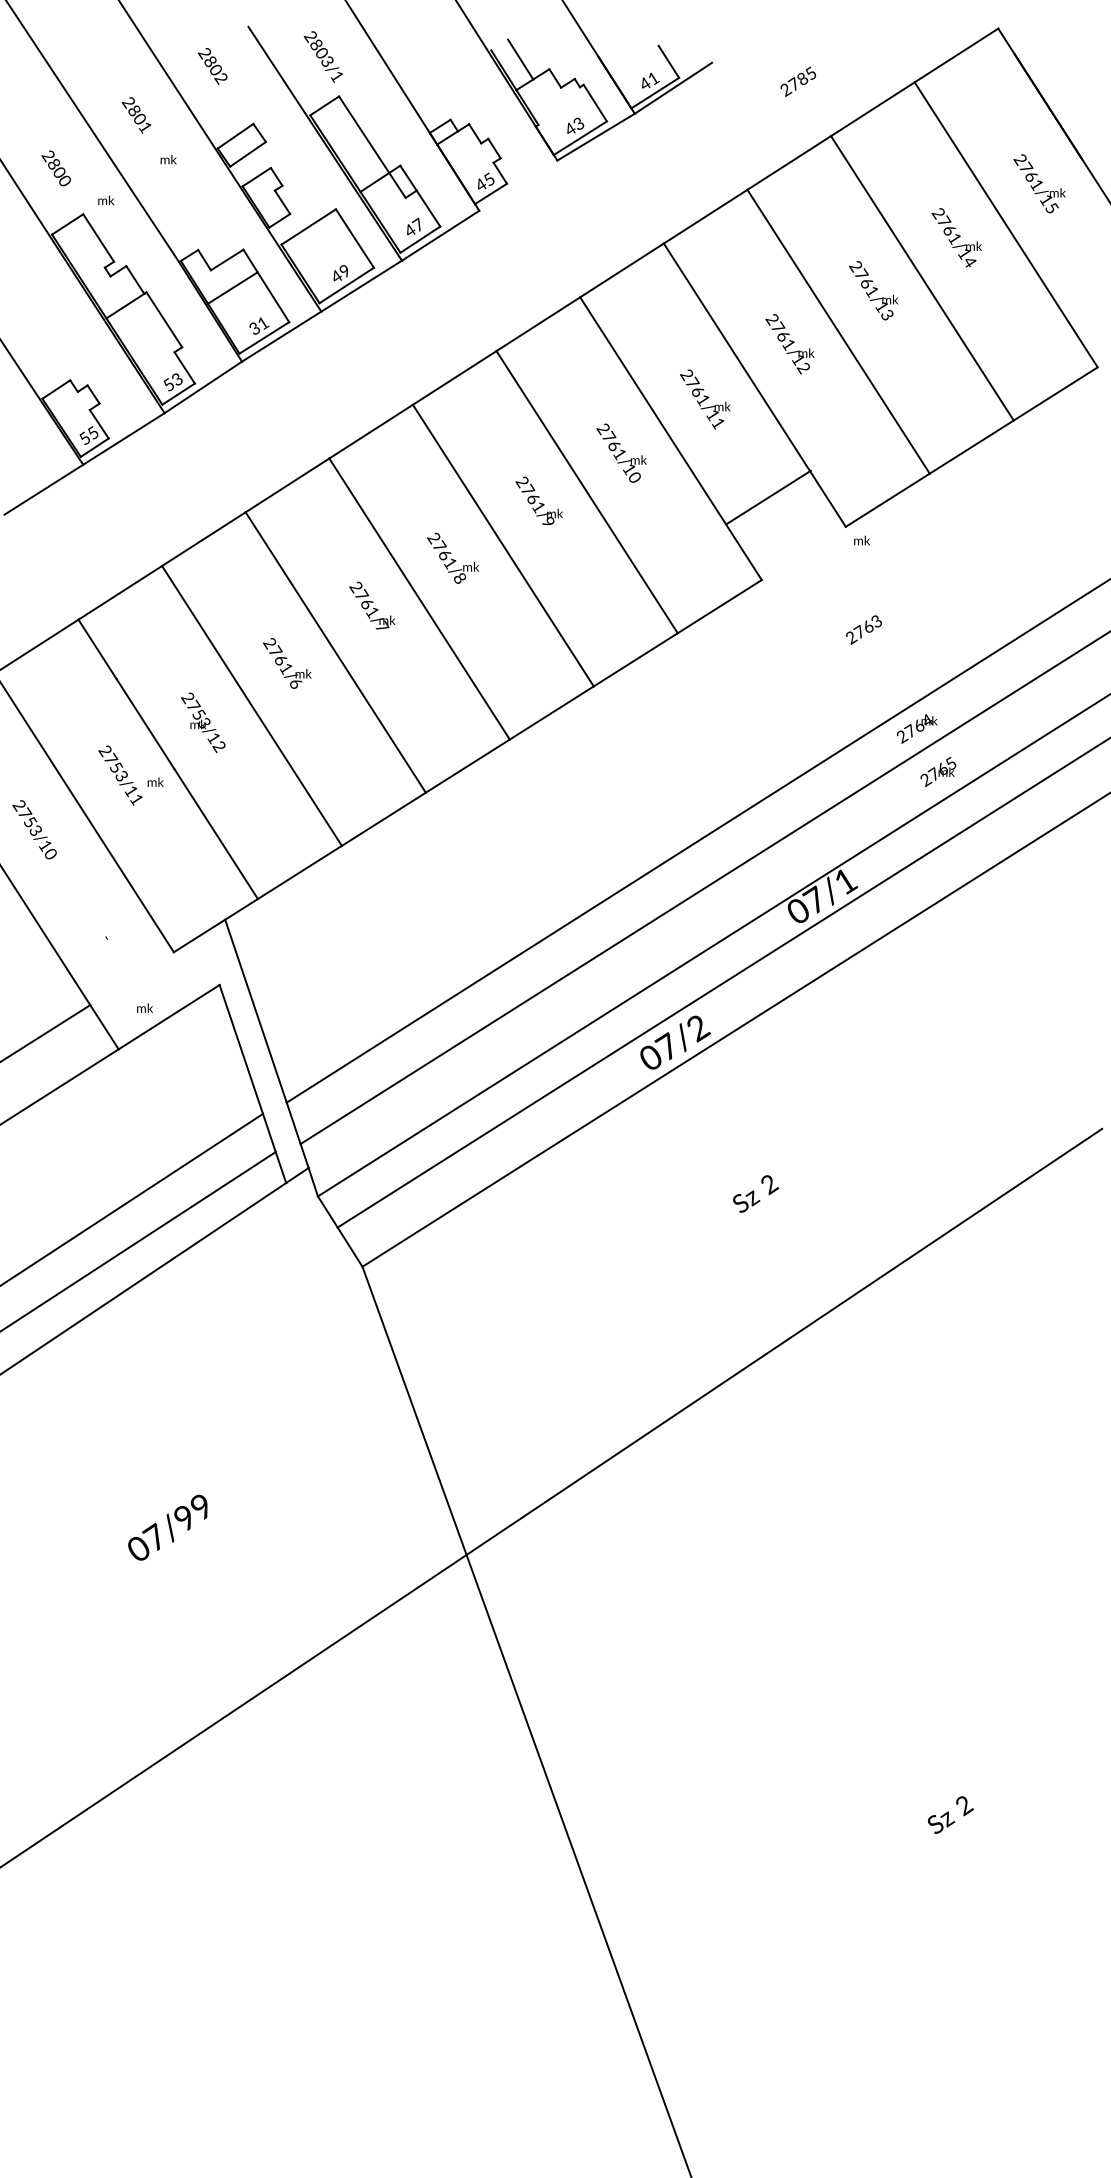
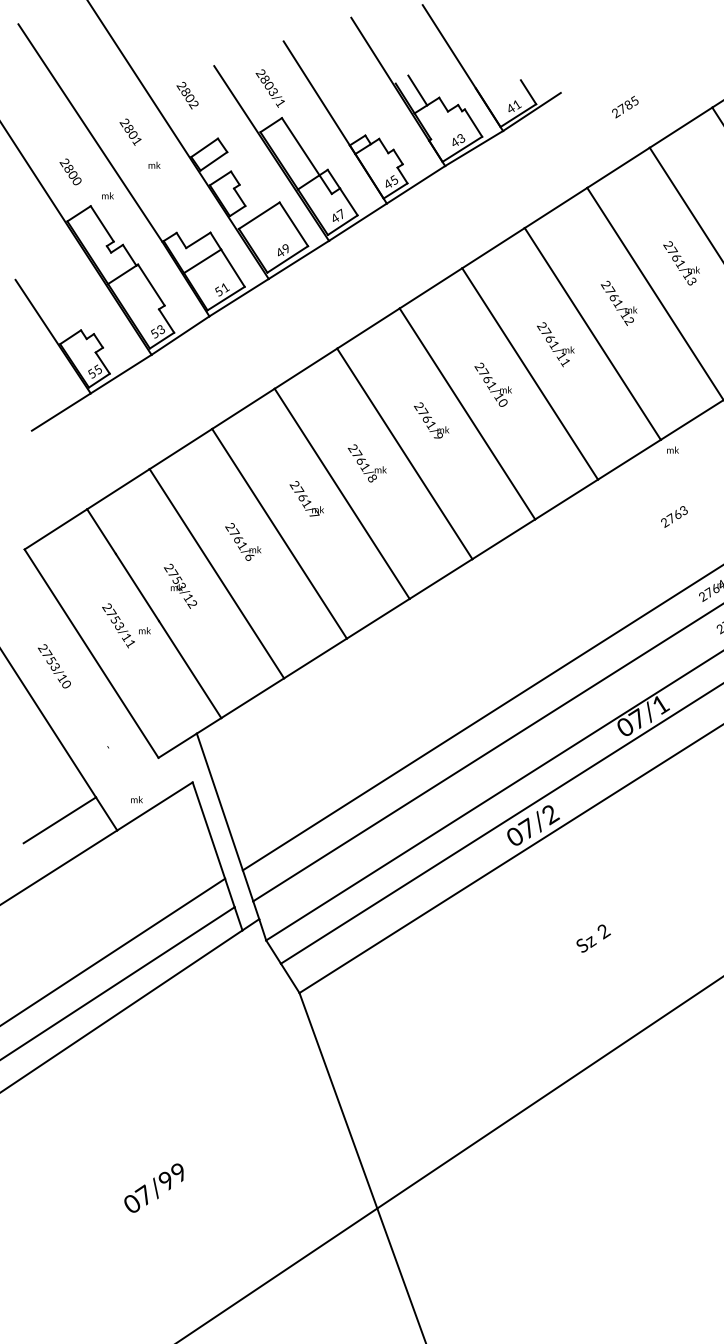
line: (518, 185) -> (416, 184), added
text: (254, 327) -> (218, 290), 31 -> 51
line: (768, 497) -> (629, 459), moved

